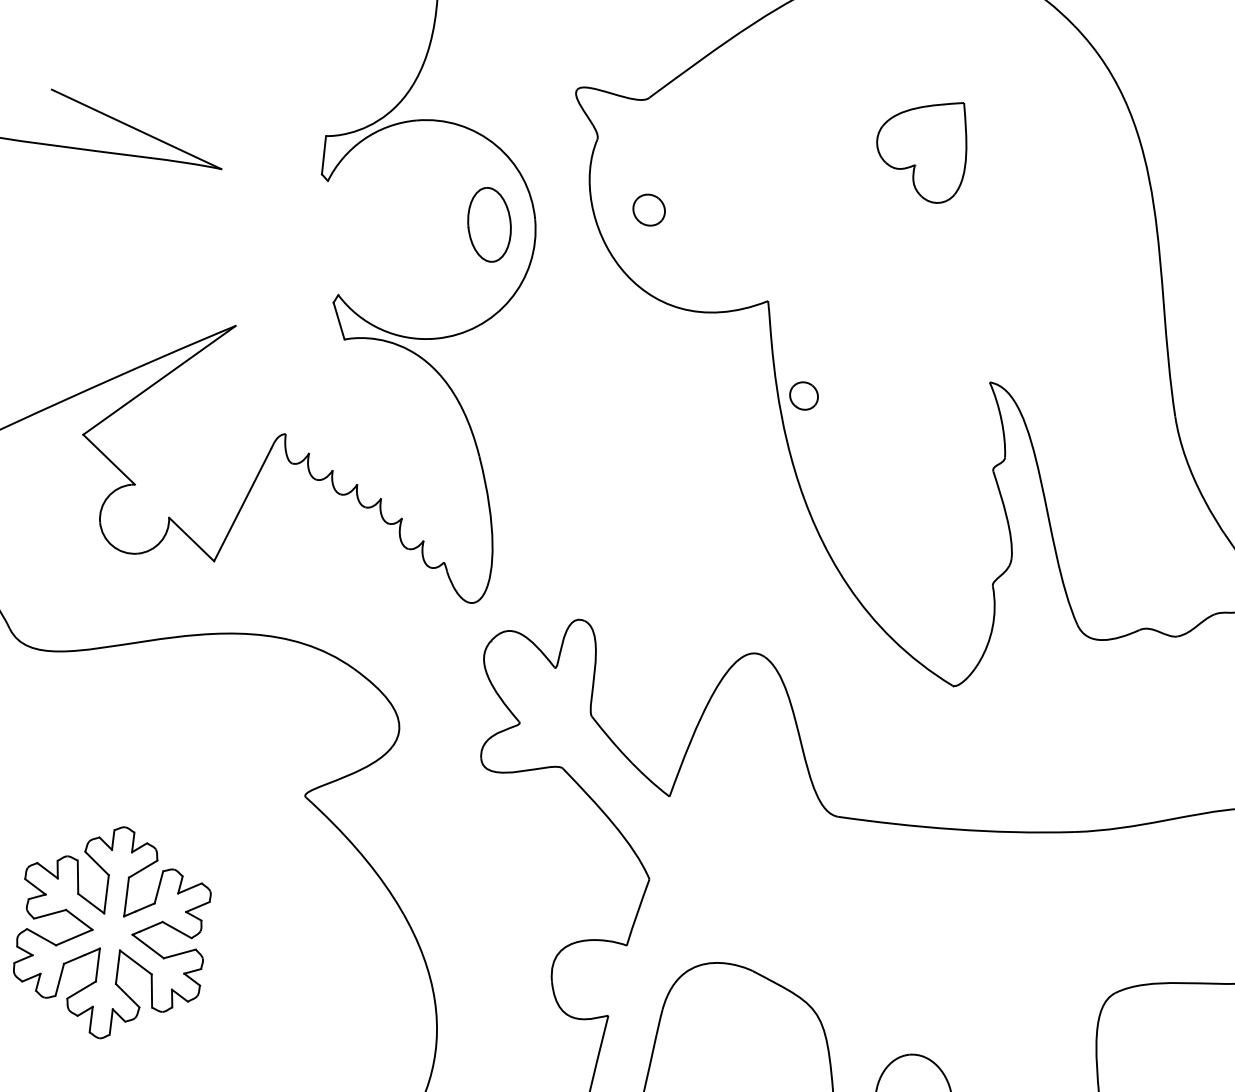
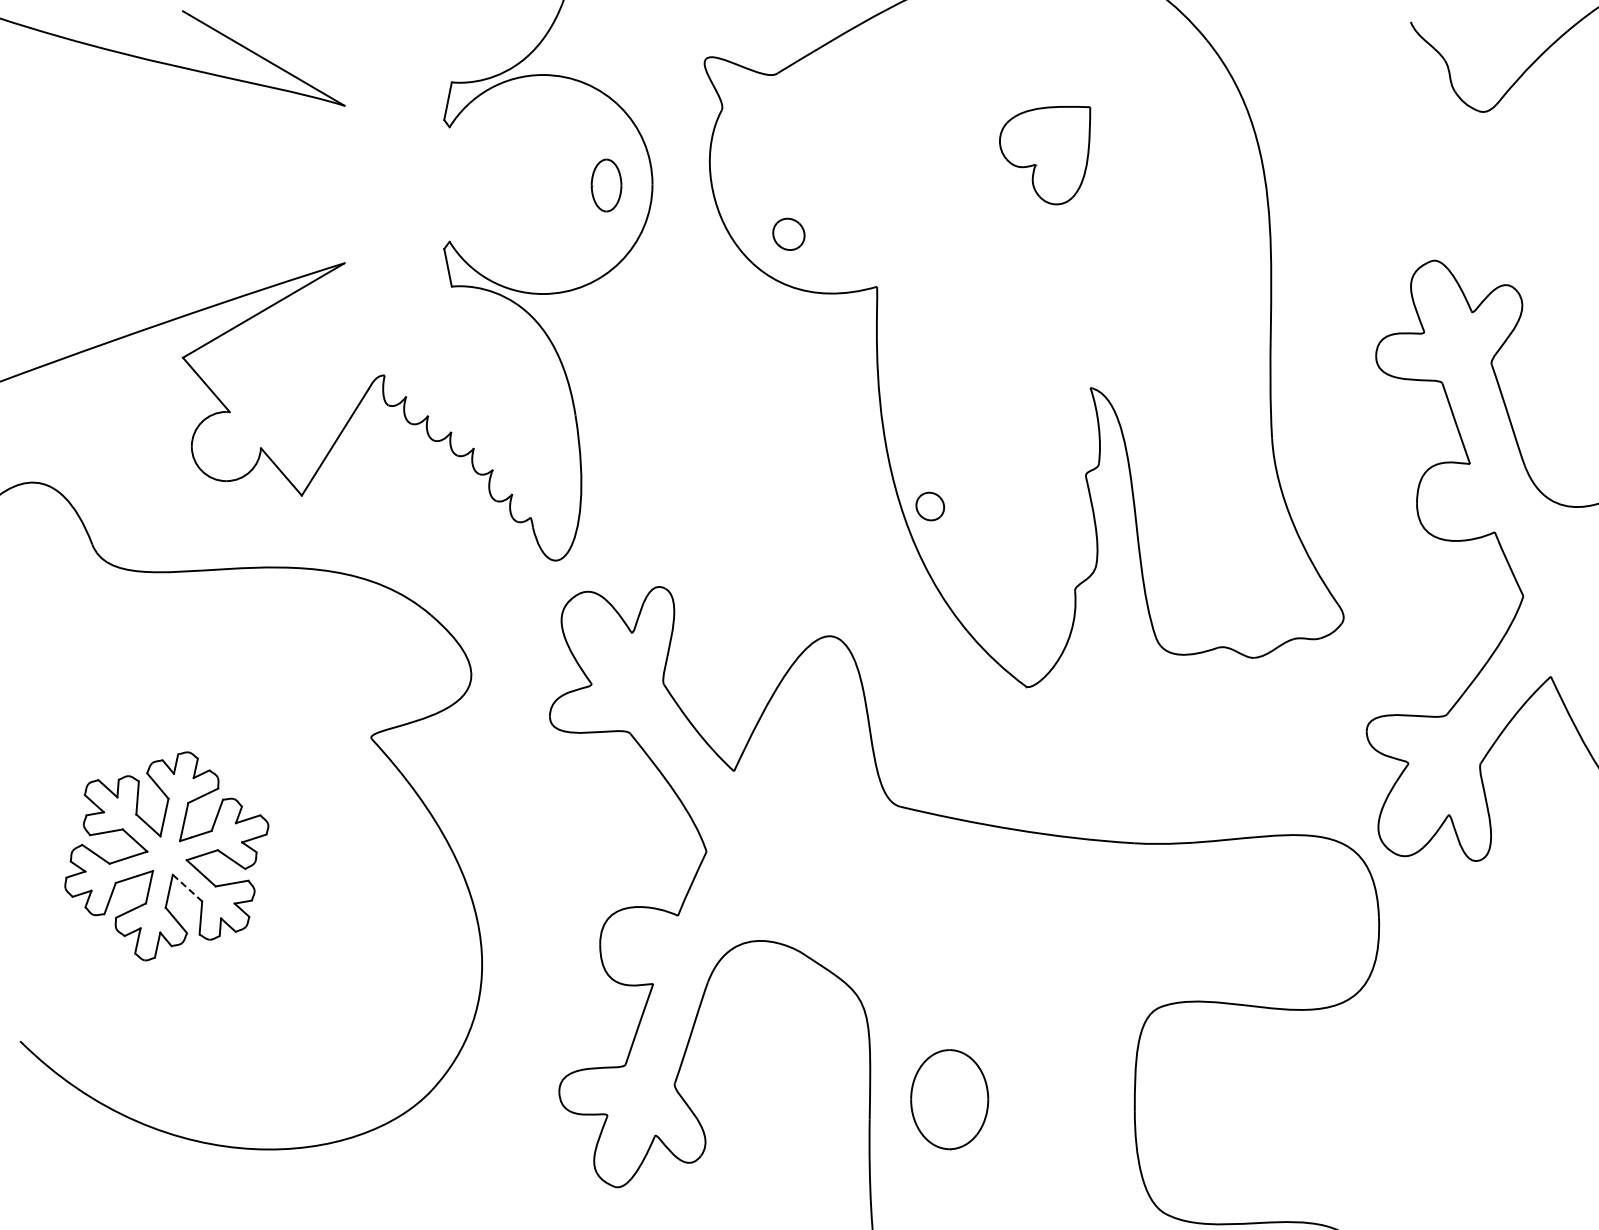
part: (648, 209) -> (788, 233), moved
part: (489, 224) -> (606, 185), size x0.7
part: (803, 396) -> (929, 506), moved
line: (135, 962) -> (187, 888), solid -> dashed

